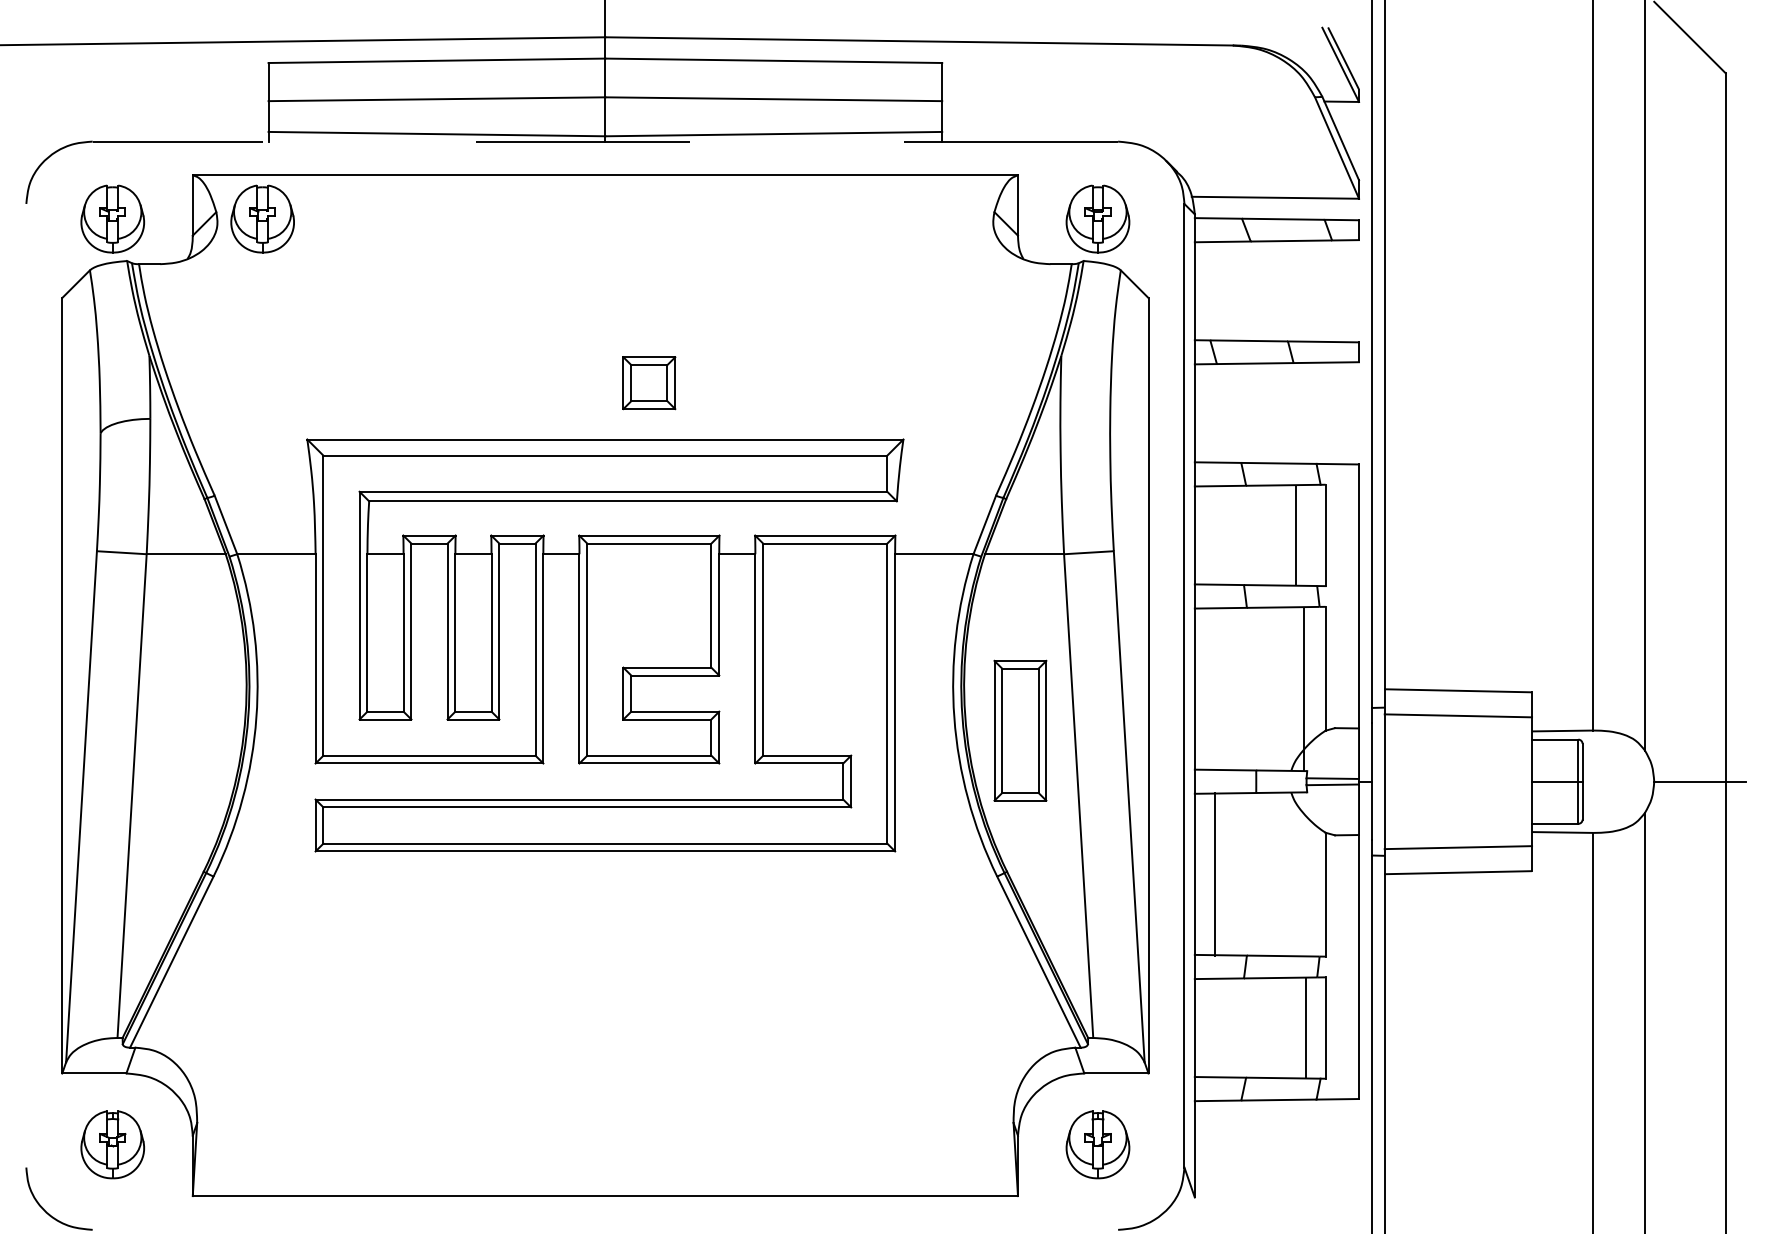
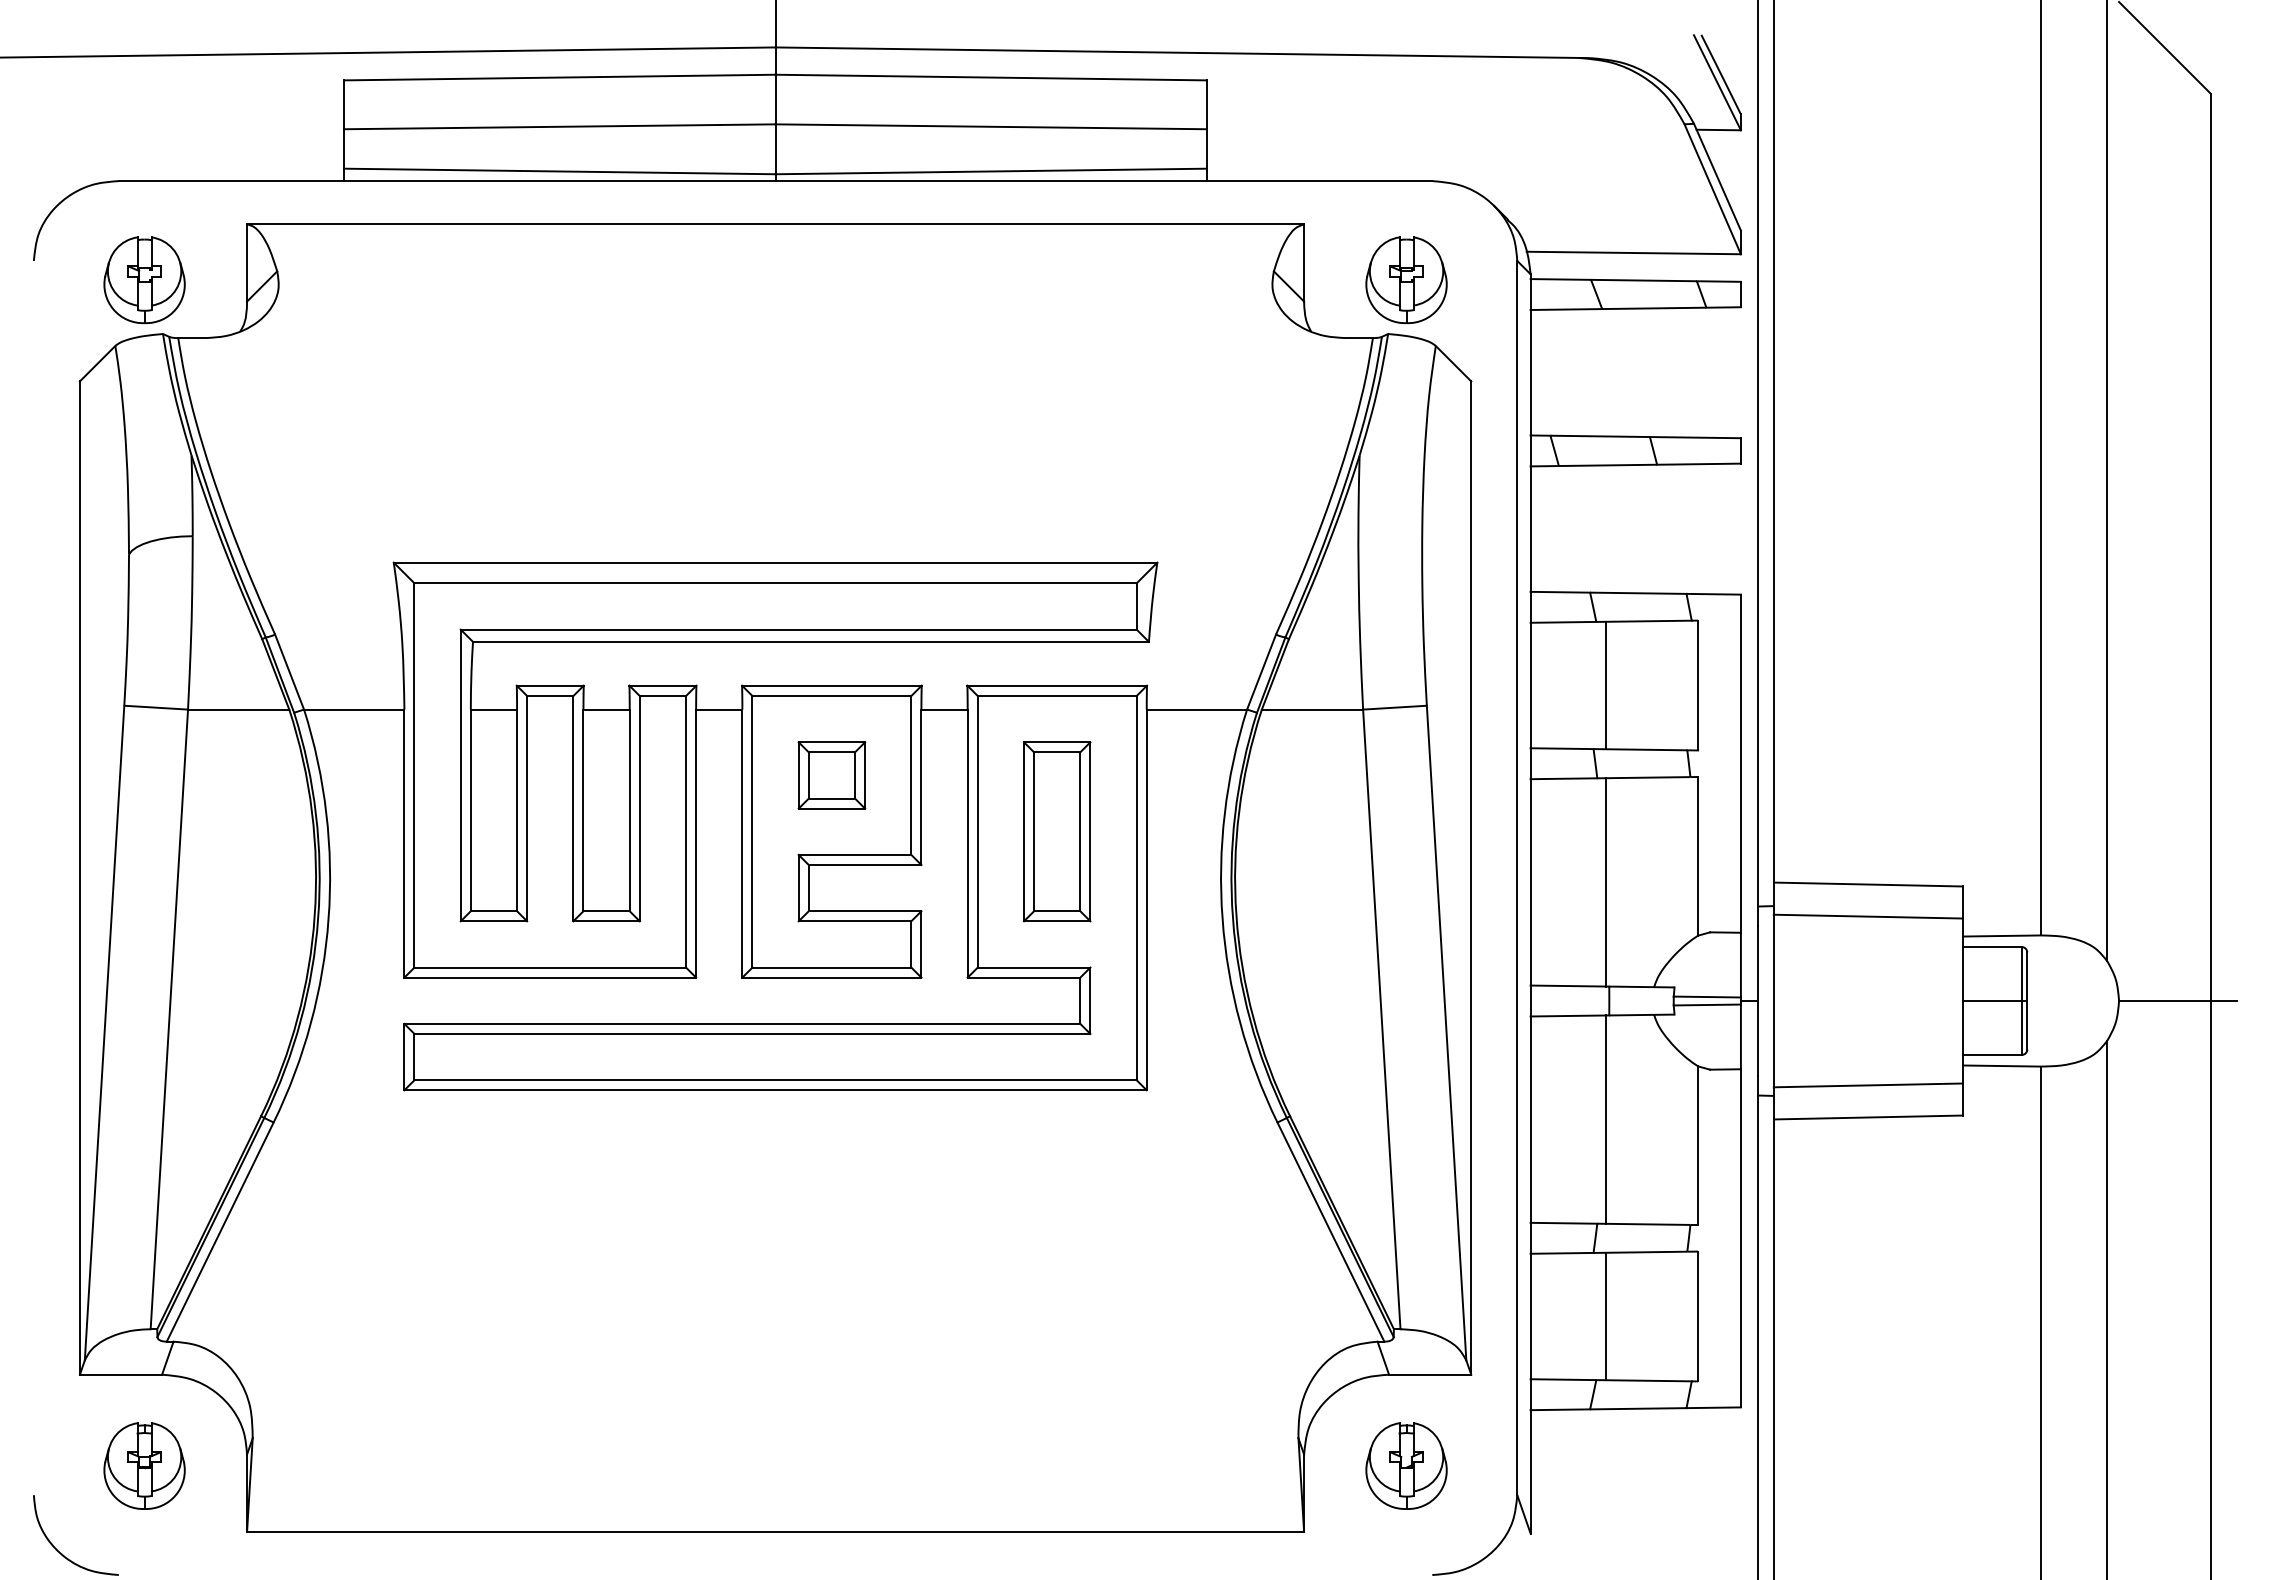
line: (605, 141) -> (775, 181), dashed -> solid
part: (262, 219) -> (336, 280), removed
part: (649, 383) -> (831, 775), moved
line: (1296, 535) -> (1606, 685), moved
line: (1304, 689) -> (1606, 882), moved
part: (1020, 730) -> (1057, 831), moved
line: (1215, 874) -> (1606, 1119), moved
line: (1306, 1028) -> (1606, 1316), moved

